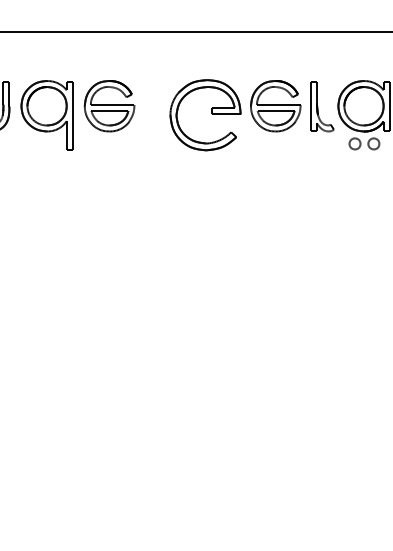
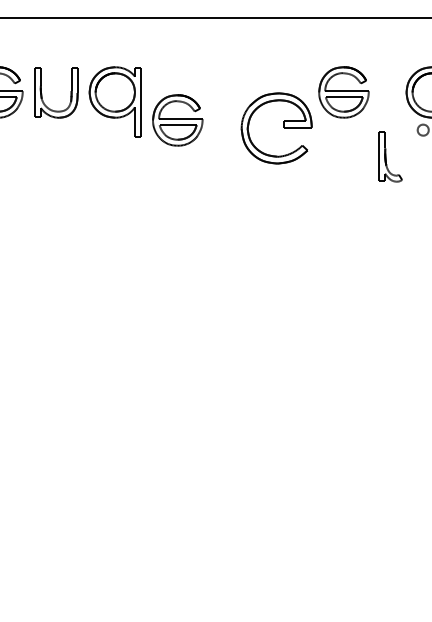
part: (109, 106) -> (177, 120), moved
part: (322, 106) -> (390, 156), moved
part: (212, 114) -> (283, 127), moved

